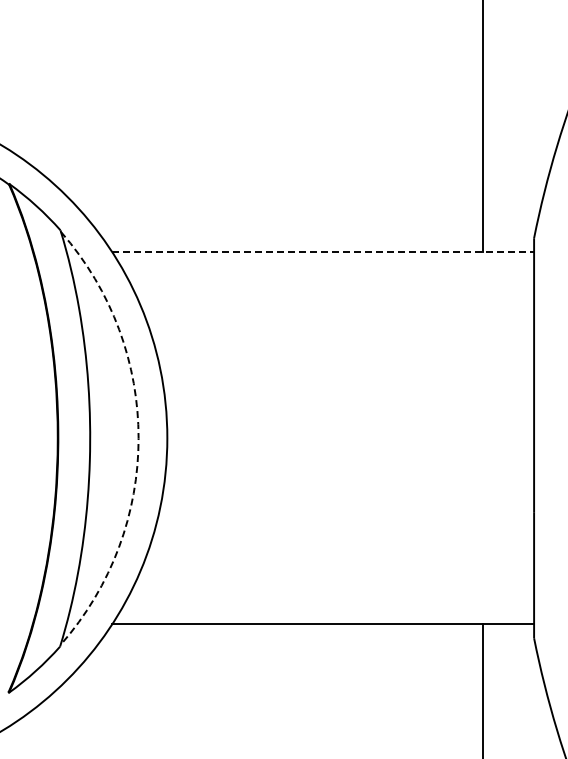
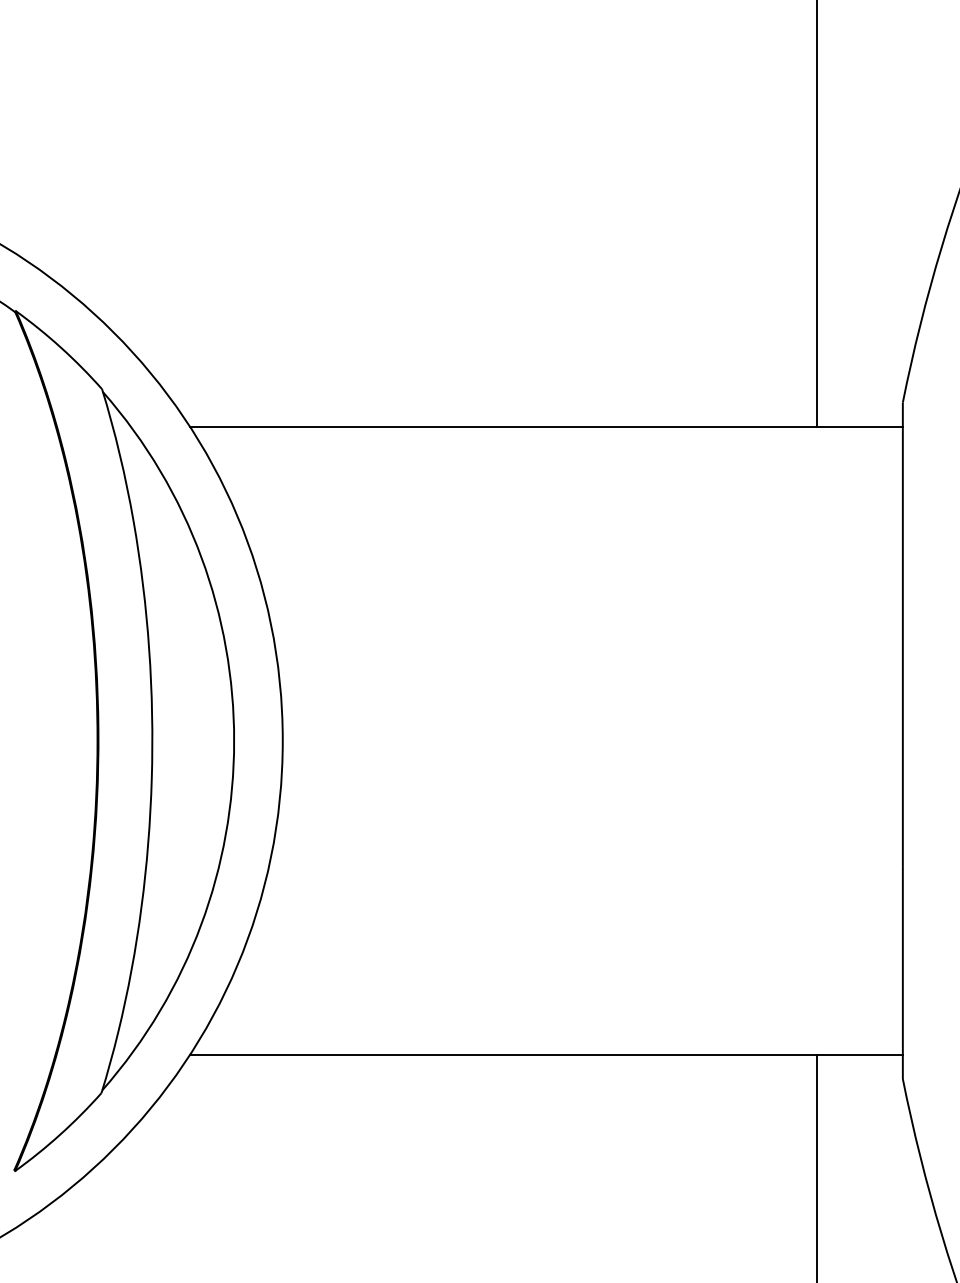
line: (323, 252) -> (546, 426), dashed -> solid
arc: (138, 438) -> (234, 741), dashed -> solid

